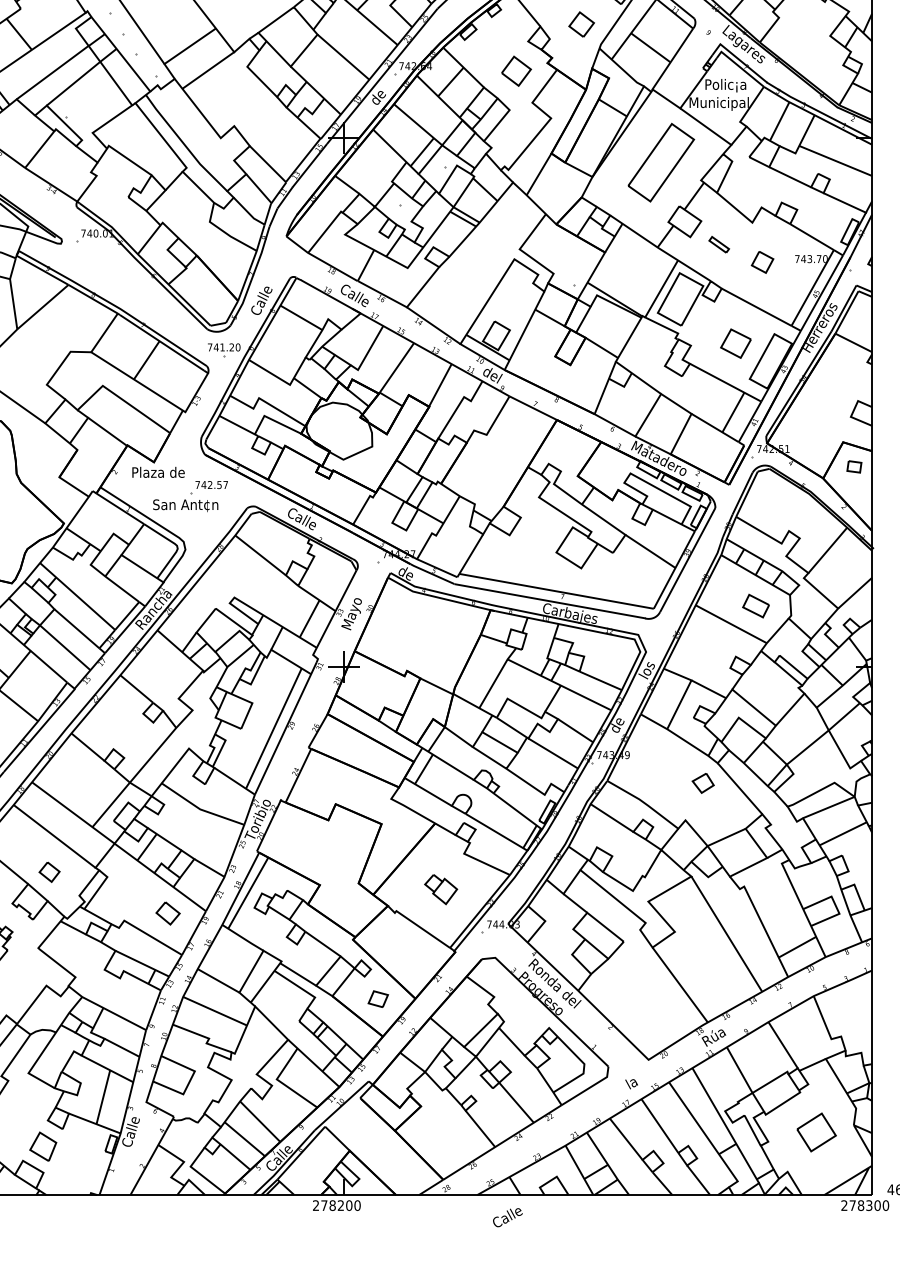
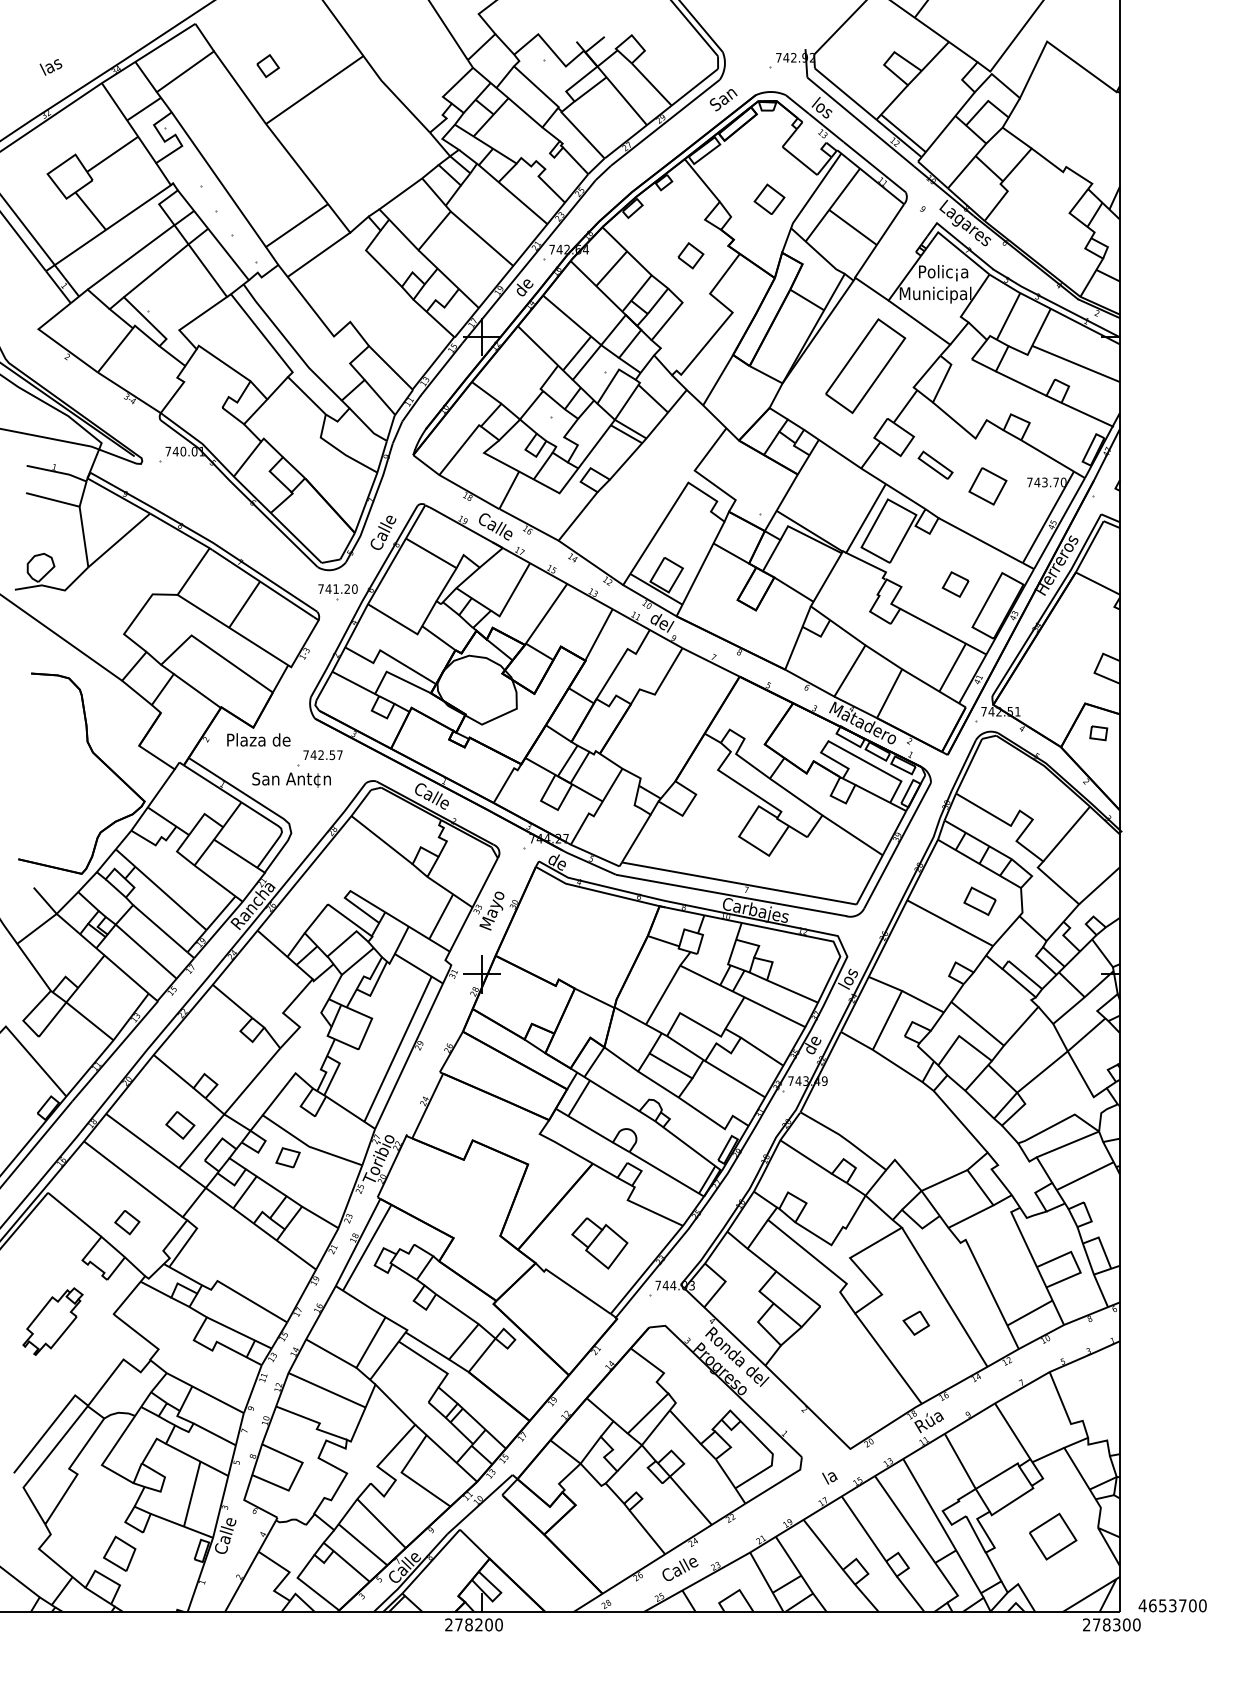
part: (516, 71) -> (690, 255), size x0.71
part: (719, 244) -> (935, 464), size x1.43
part: (762, 262) -> (987, 486), size x1.43
part: (735, 343) -> (955, 584), size x0.71
part: (702, 782) -> (915, 1322), moved
part: (440, 889) -> (599, 1243), size x1.43
part: (168, 913) -> (180, 1125), moved
part: (377, 998) -> (287, 1157), moved
text: (507, 1217) -> (680, 1569), moved

